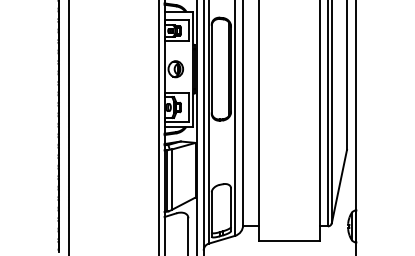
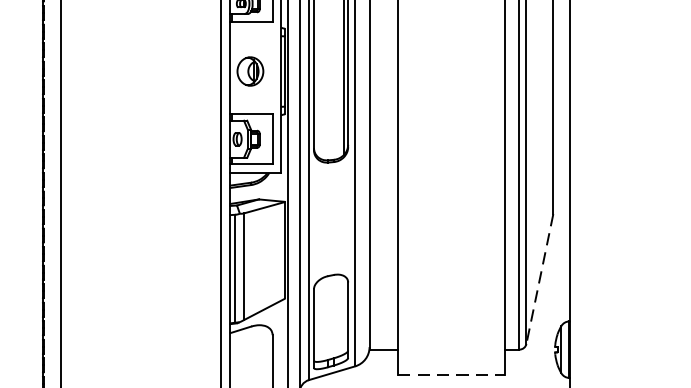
line: (339, 187) -> (539, 280), solid -> dashed
line: (290, 240) -> (453, 374), solid -> dashed

